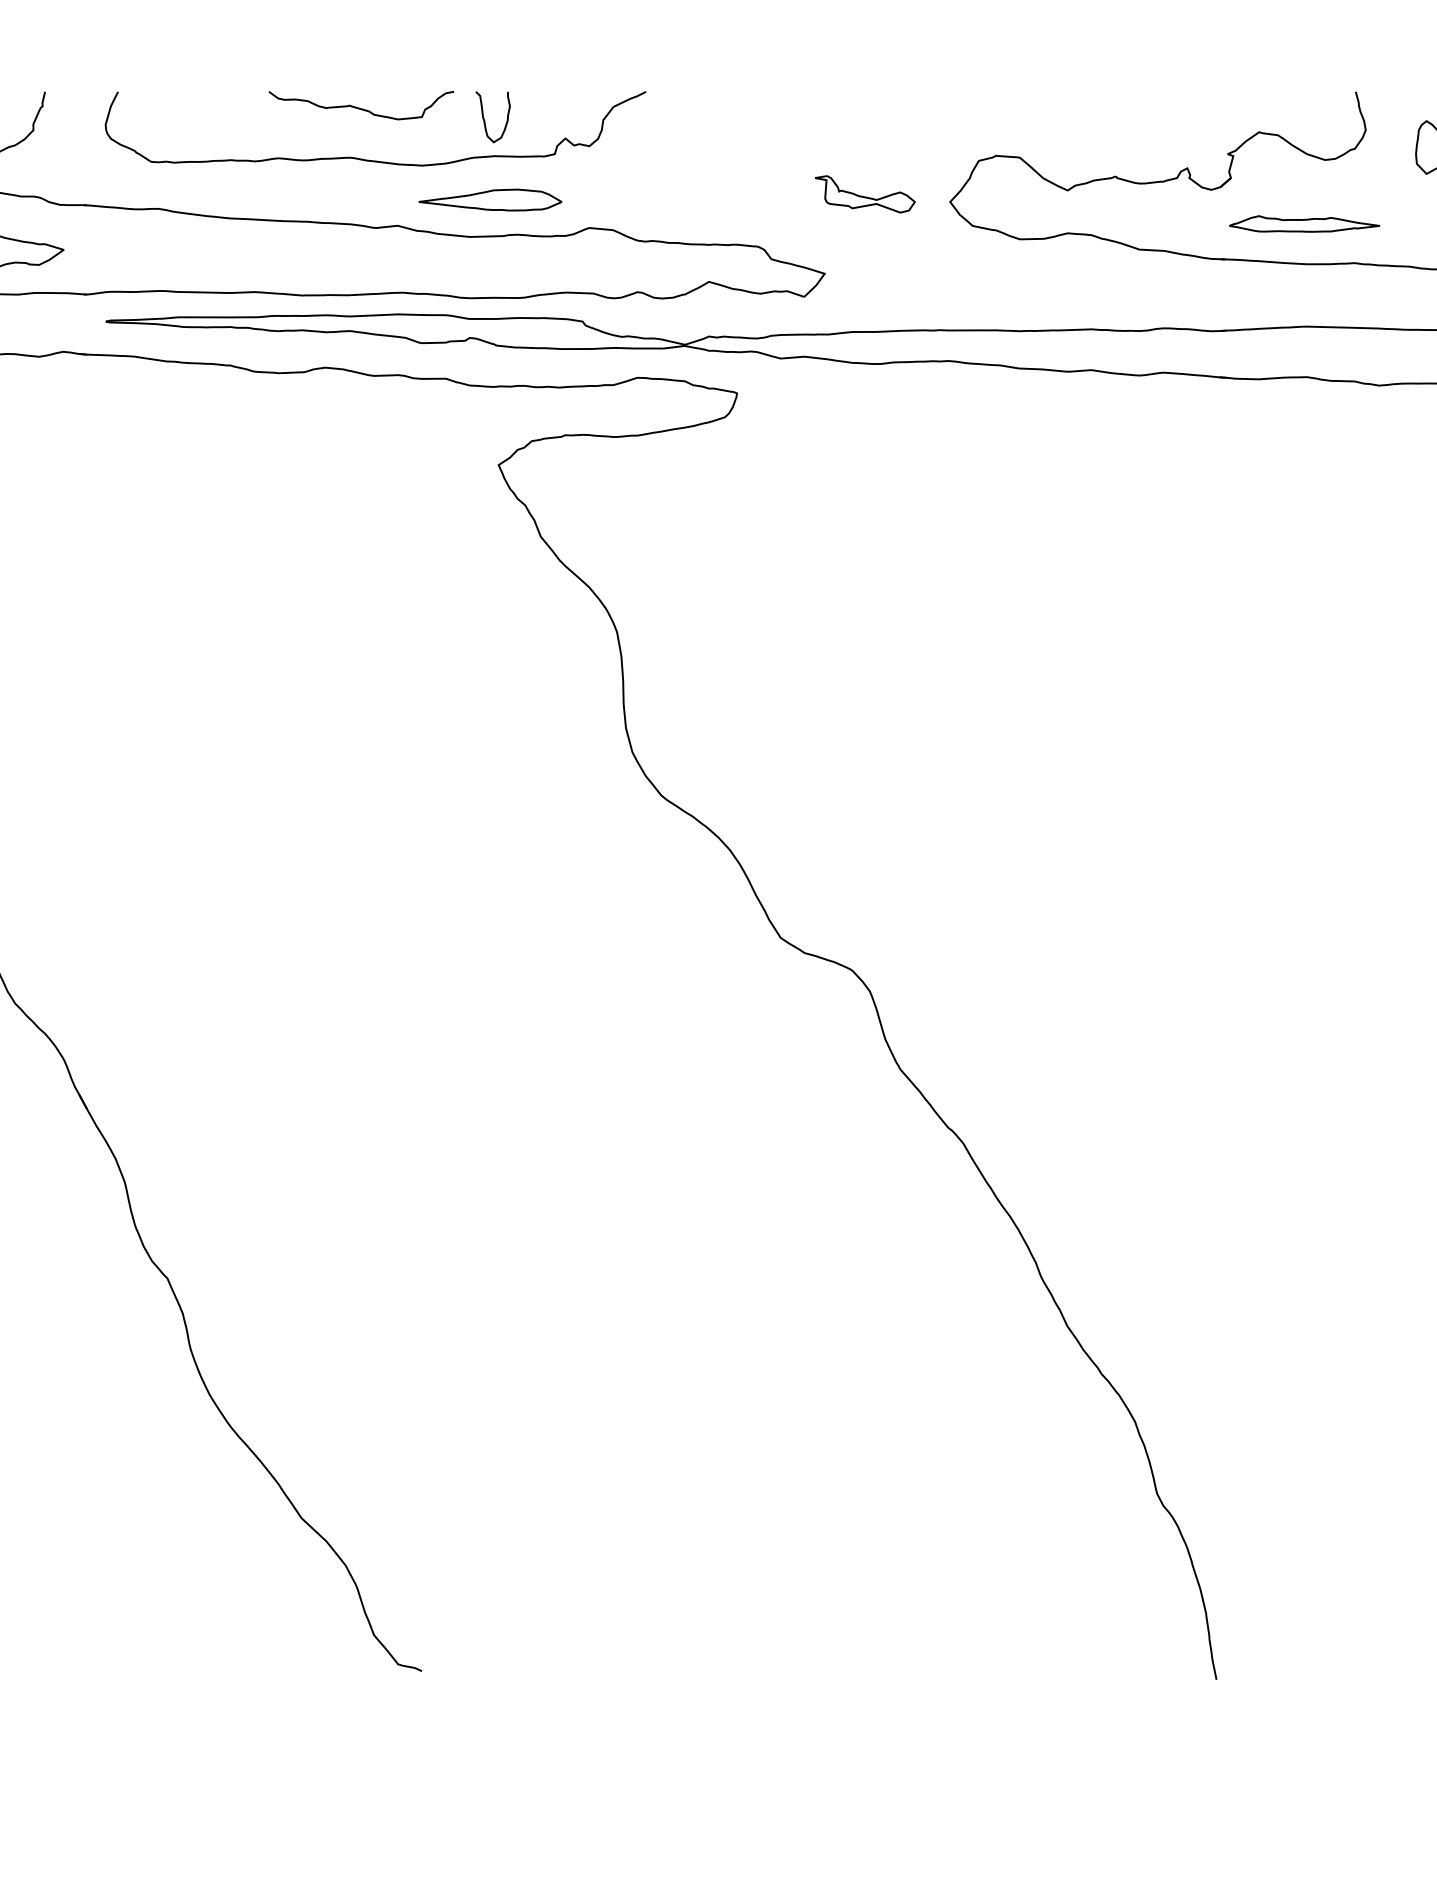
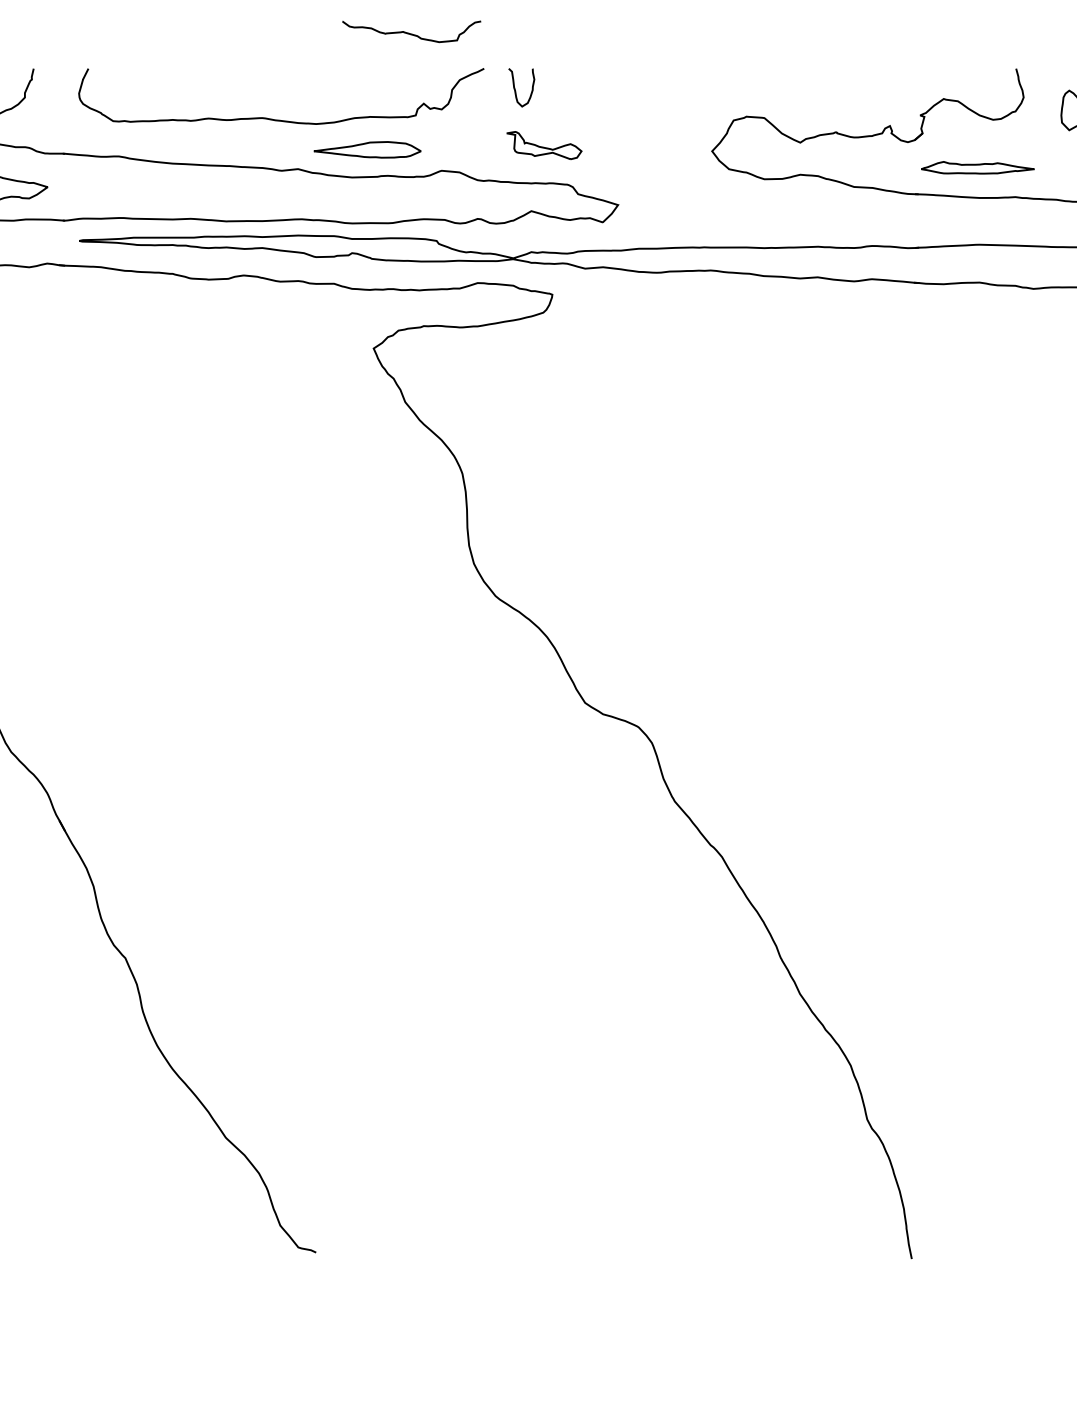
curve: (359, 107) -> (410, 33), moved
curve: (485, 120) -> (516, 90), moved
part: (865, 194) -> (544, 145), moved

